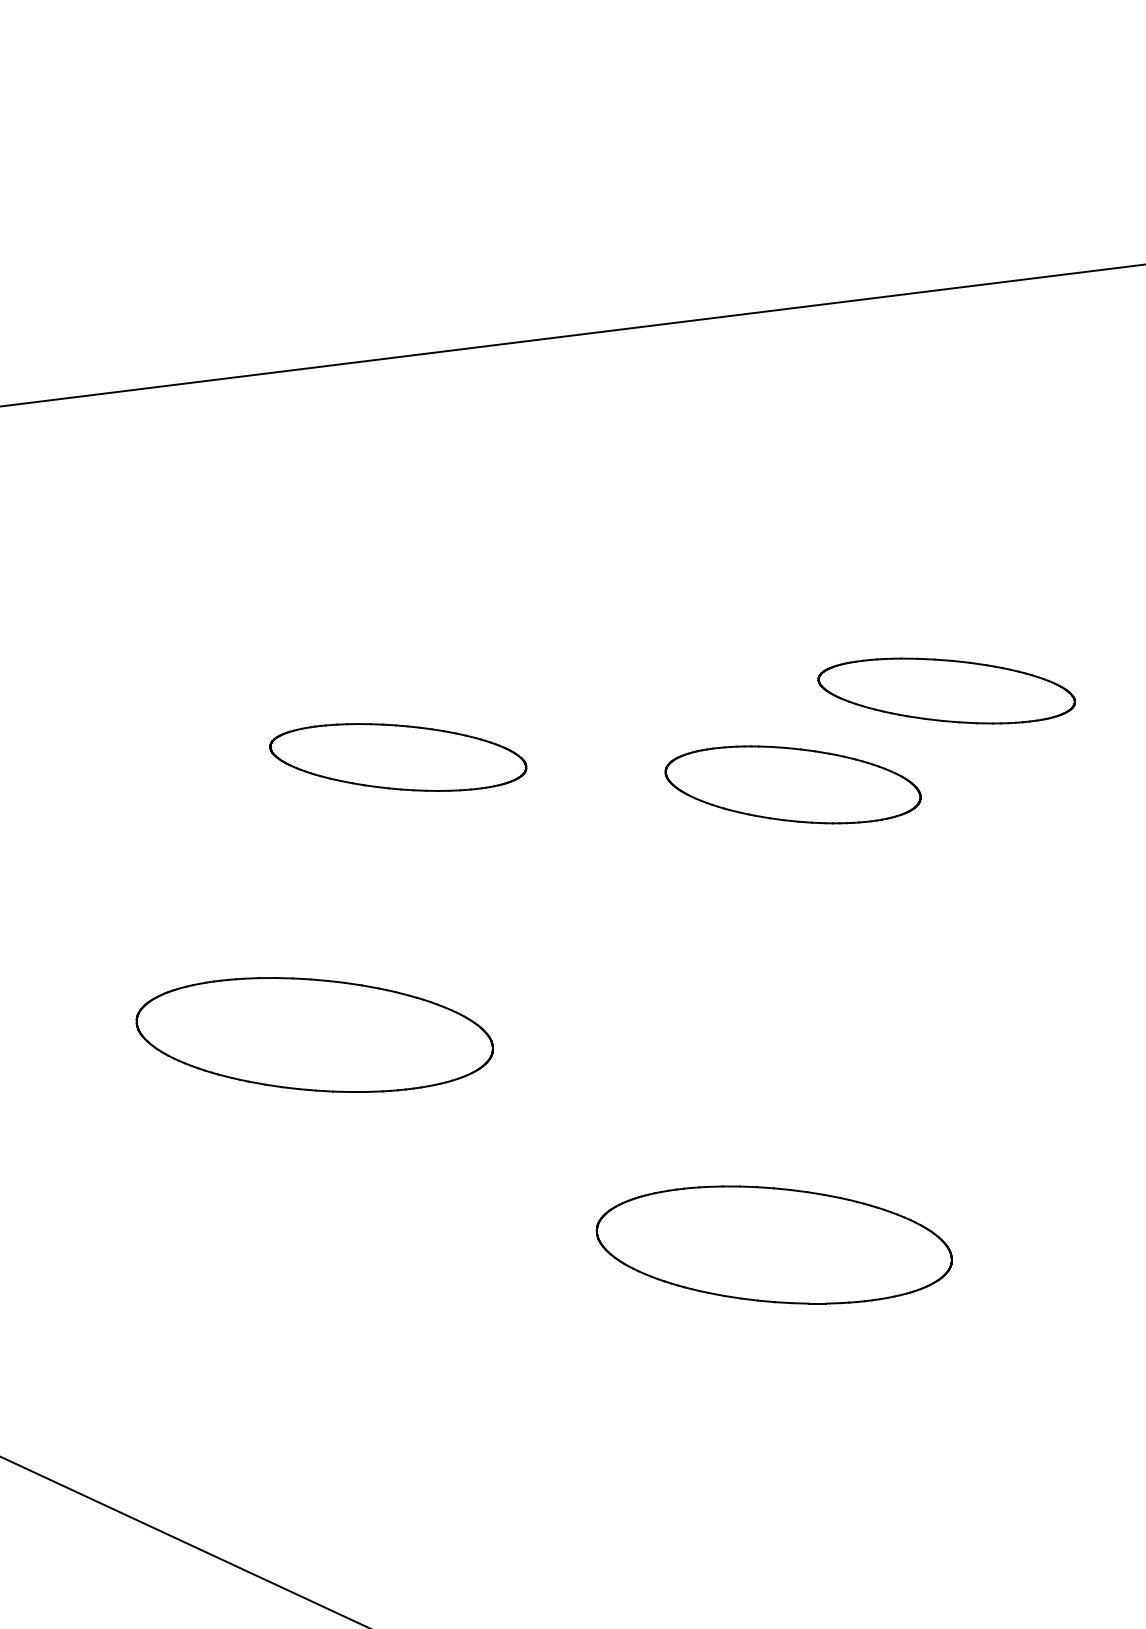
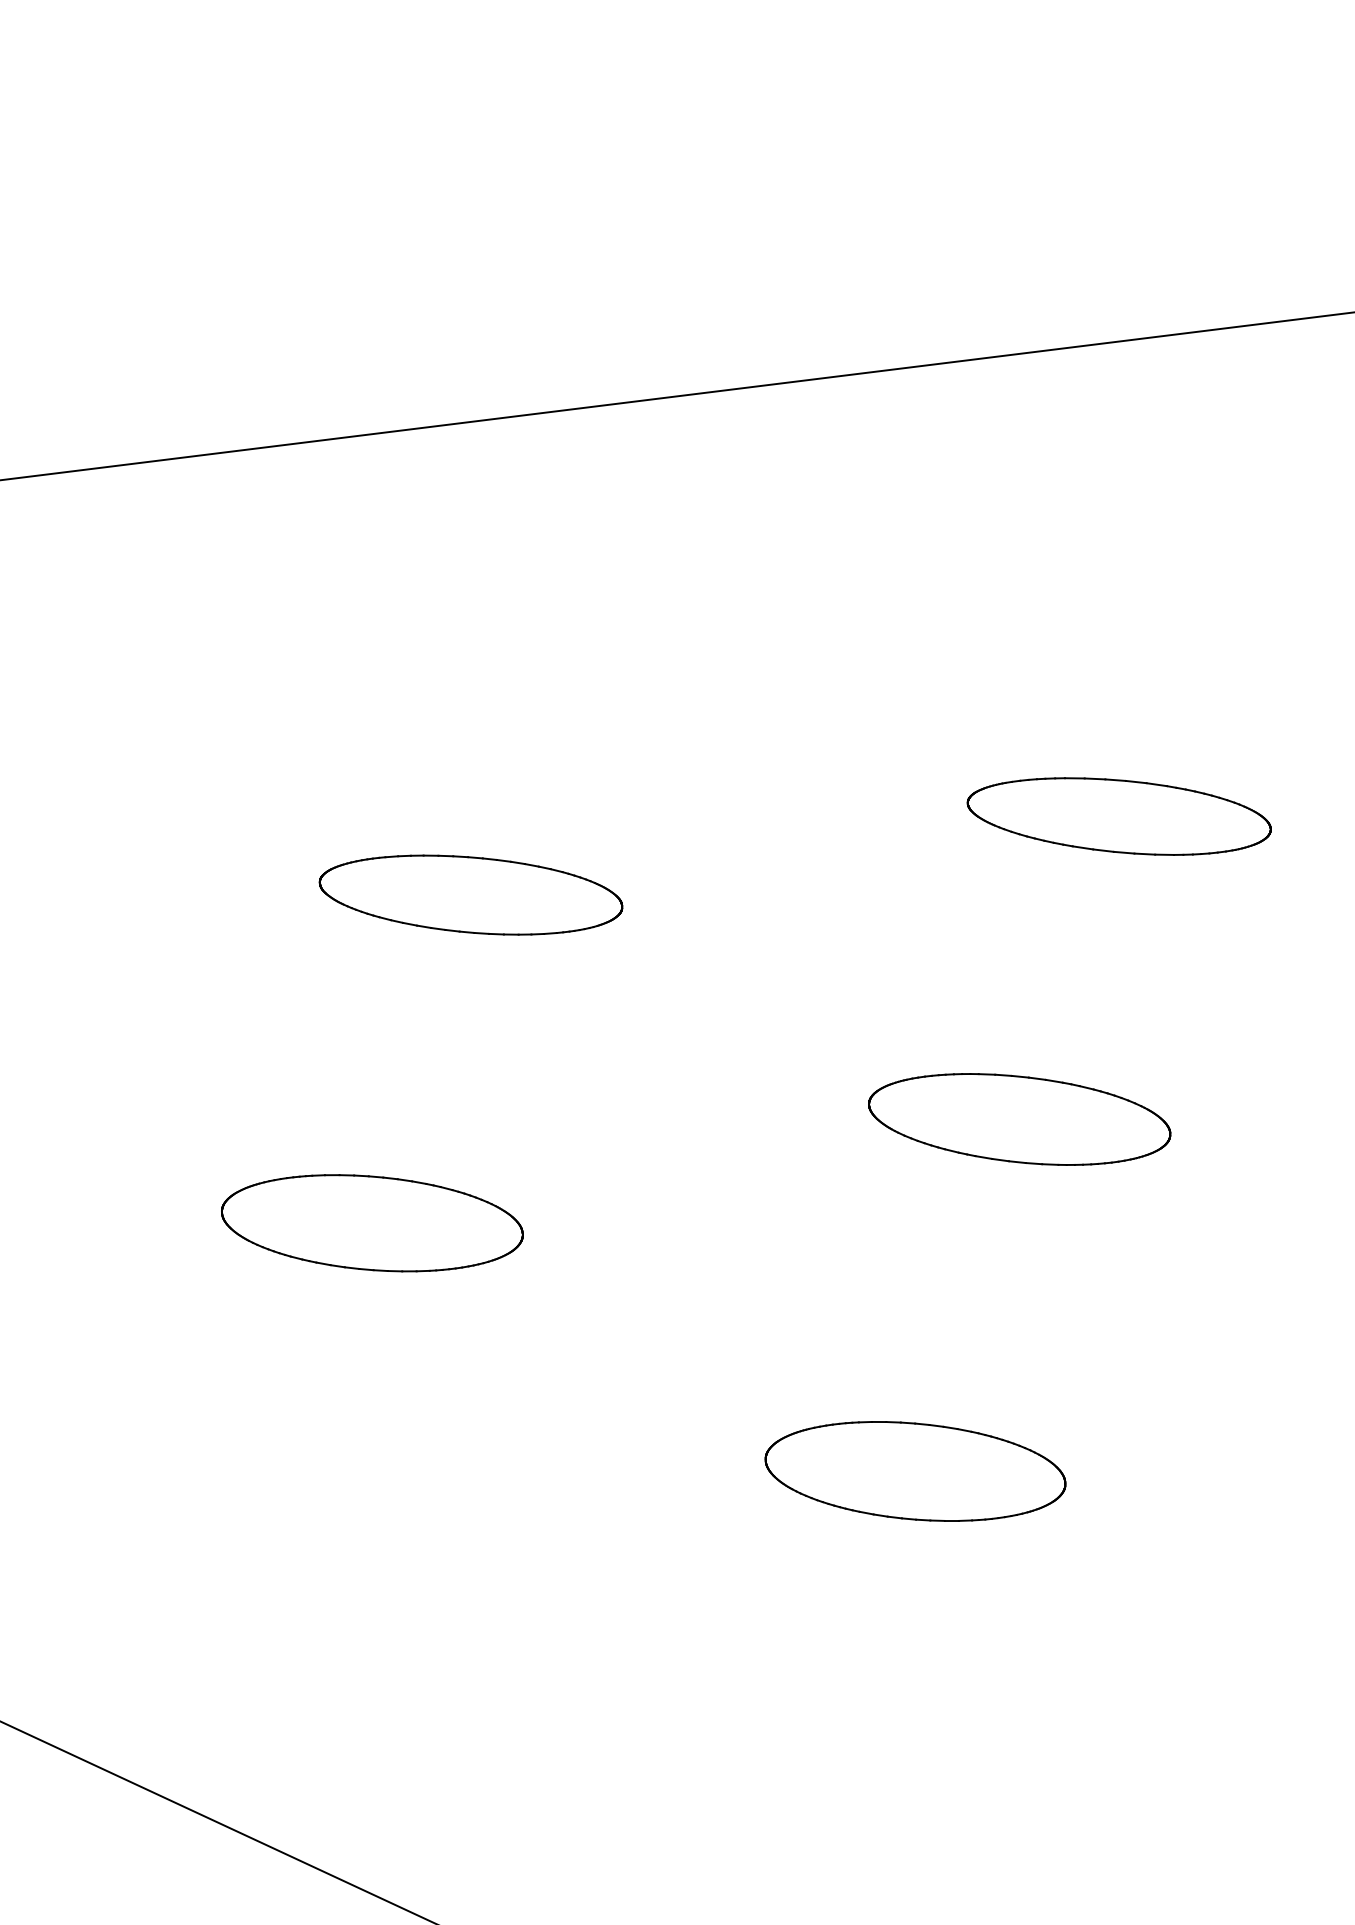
part: (792, 784) -> (1019, 1119), moved
part: (314, 1035) -> (372, 1223), size x0.71
part: (774, 1245) -> (915, 1471), size x0.71

